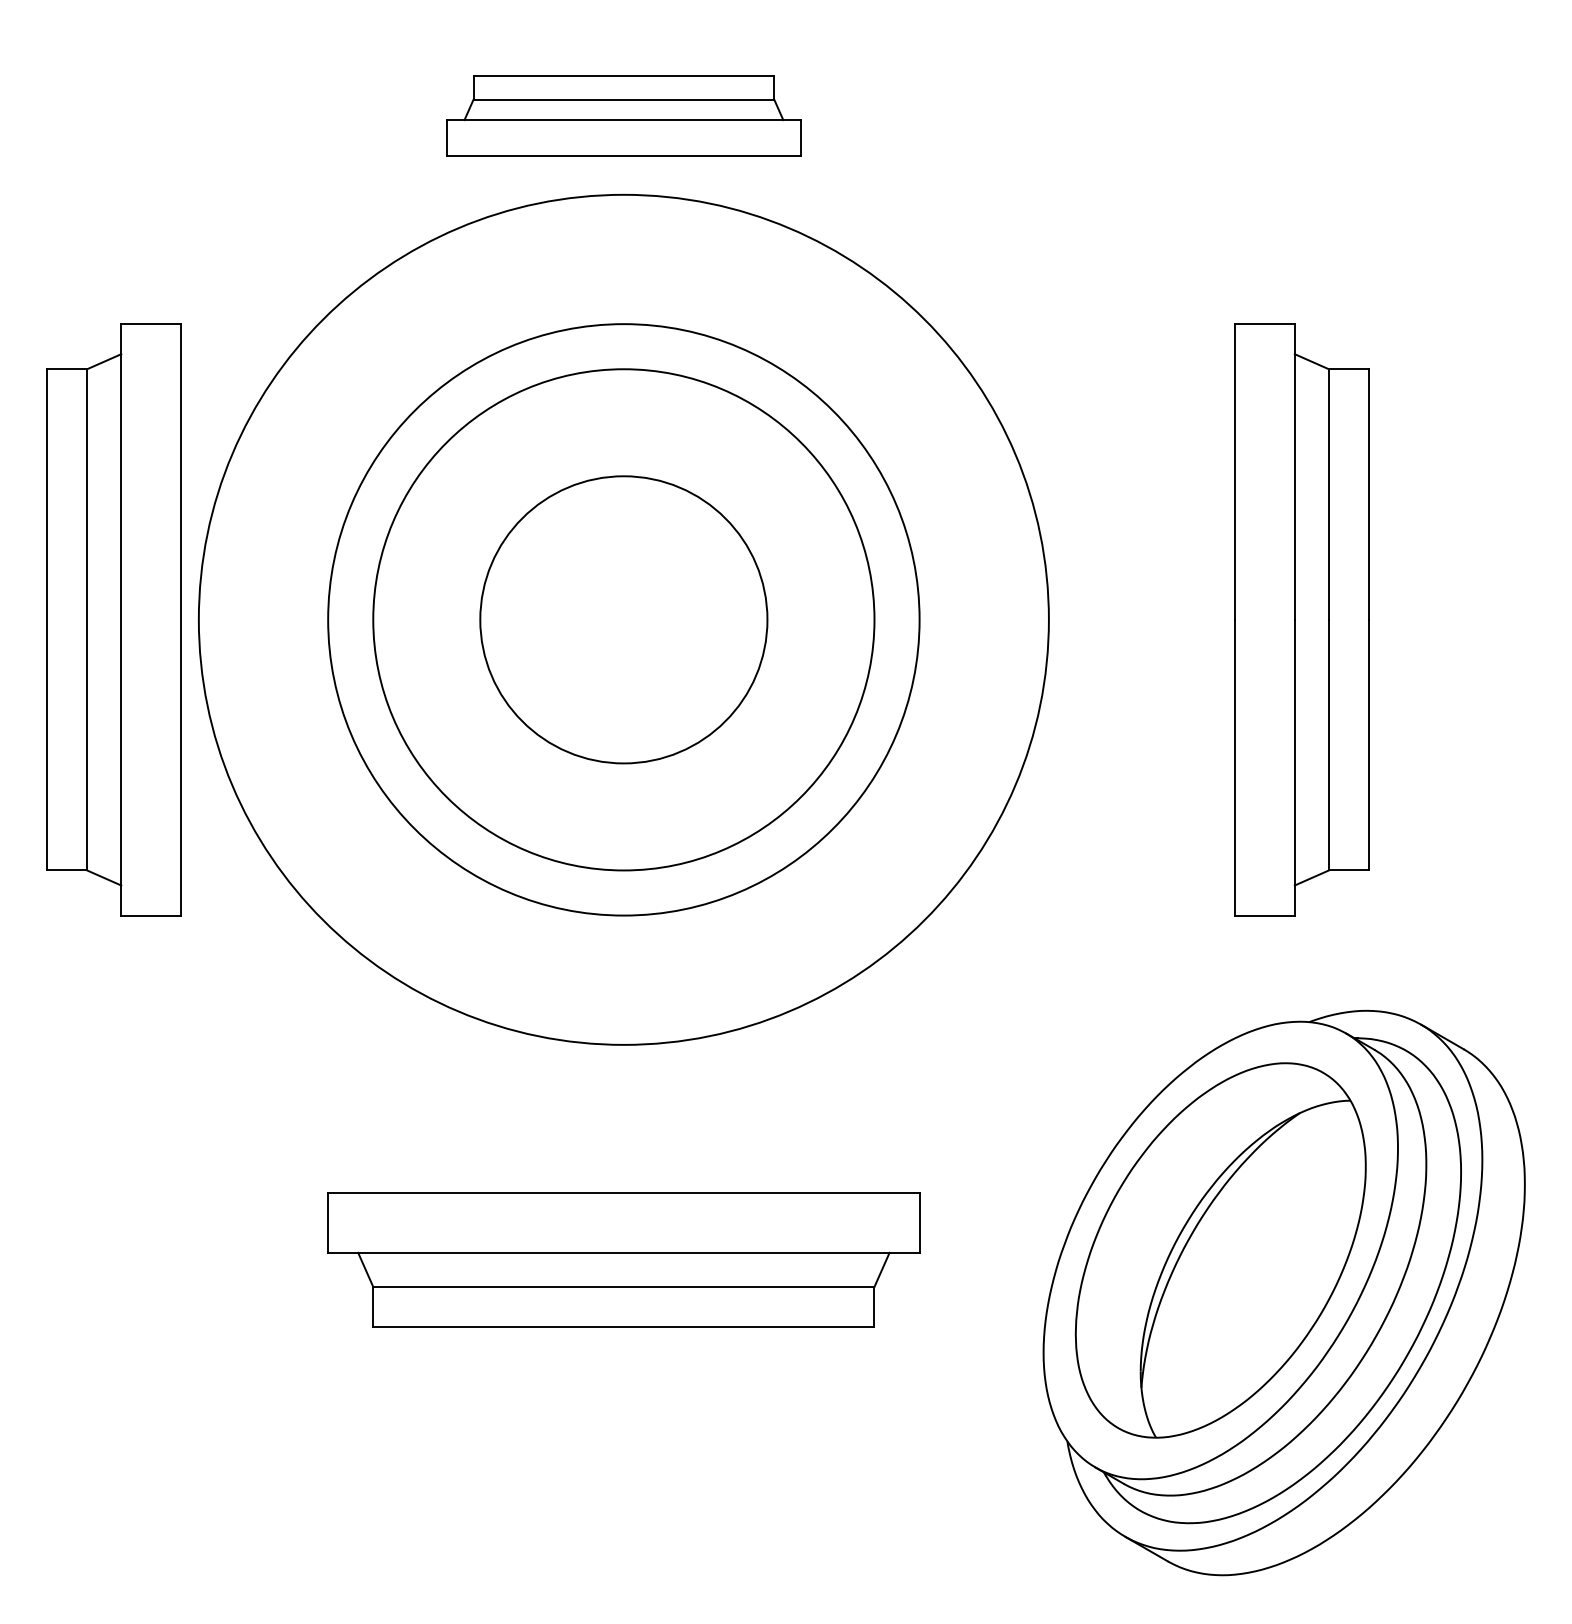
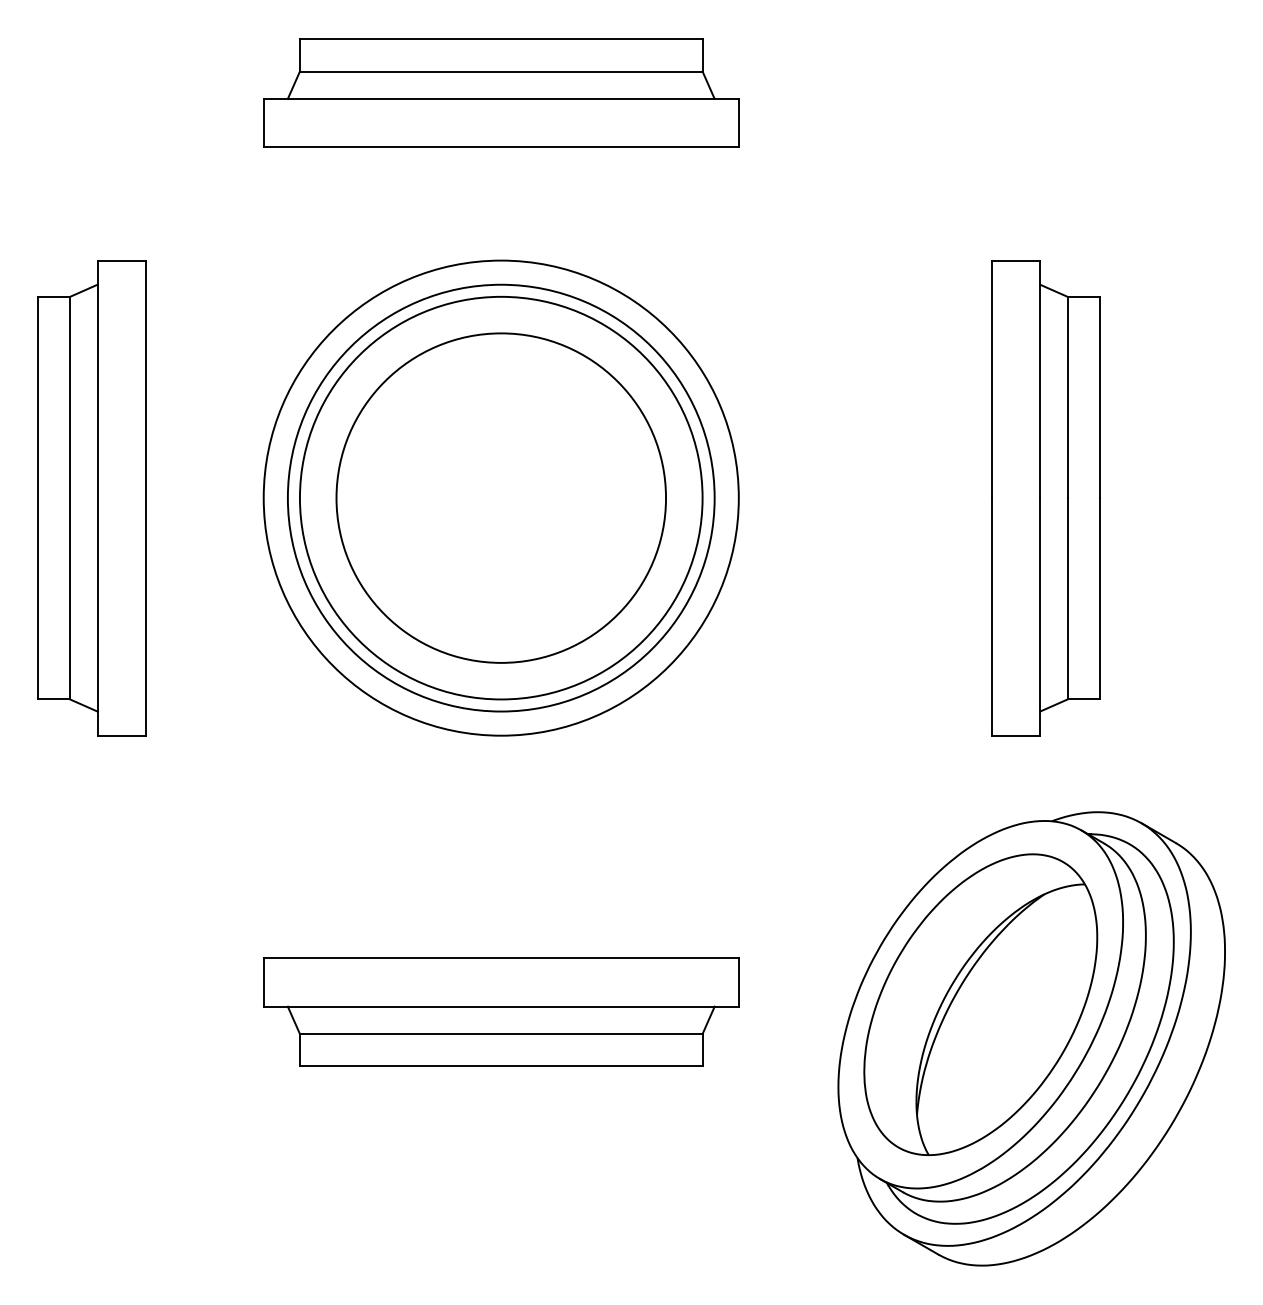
part: (623, 115) -> (500, 93), size x1.67
circle: (623, 619) -> (500, 497), size x0.62
circle: (623, 619) -> (500, 497), size x1.43

